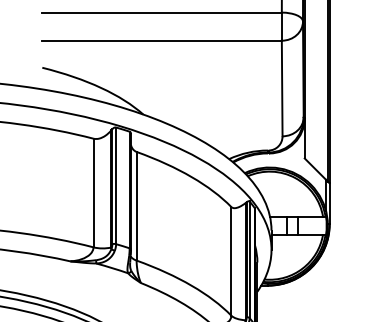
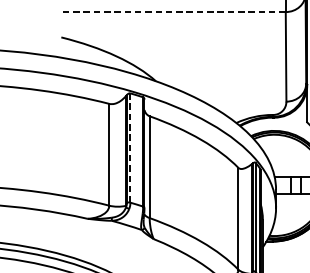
line: (162, 40) -> (173, 11), solid -> dashed
line: (116, 185) -> (130, 147), solid -> dashed

